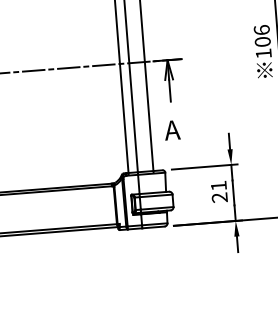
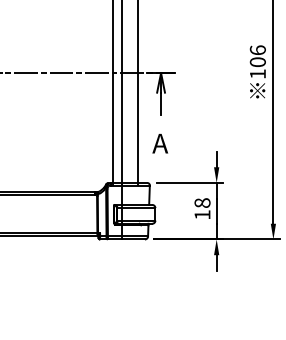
text: (219, 191) -> (202, 208), 21 -> 18

